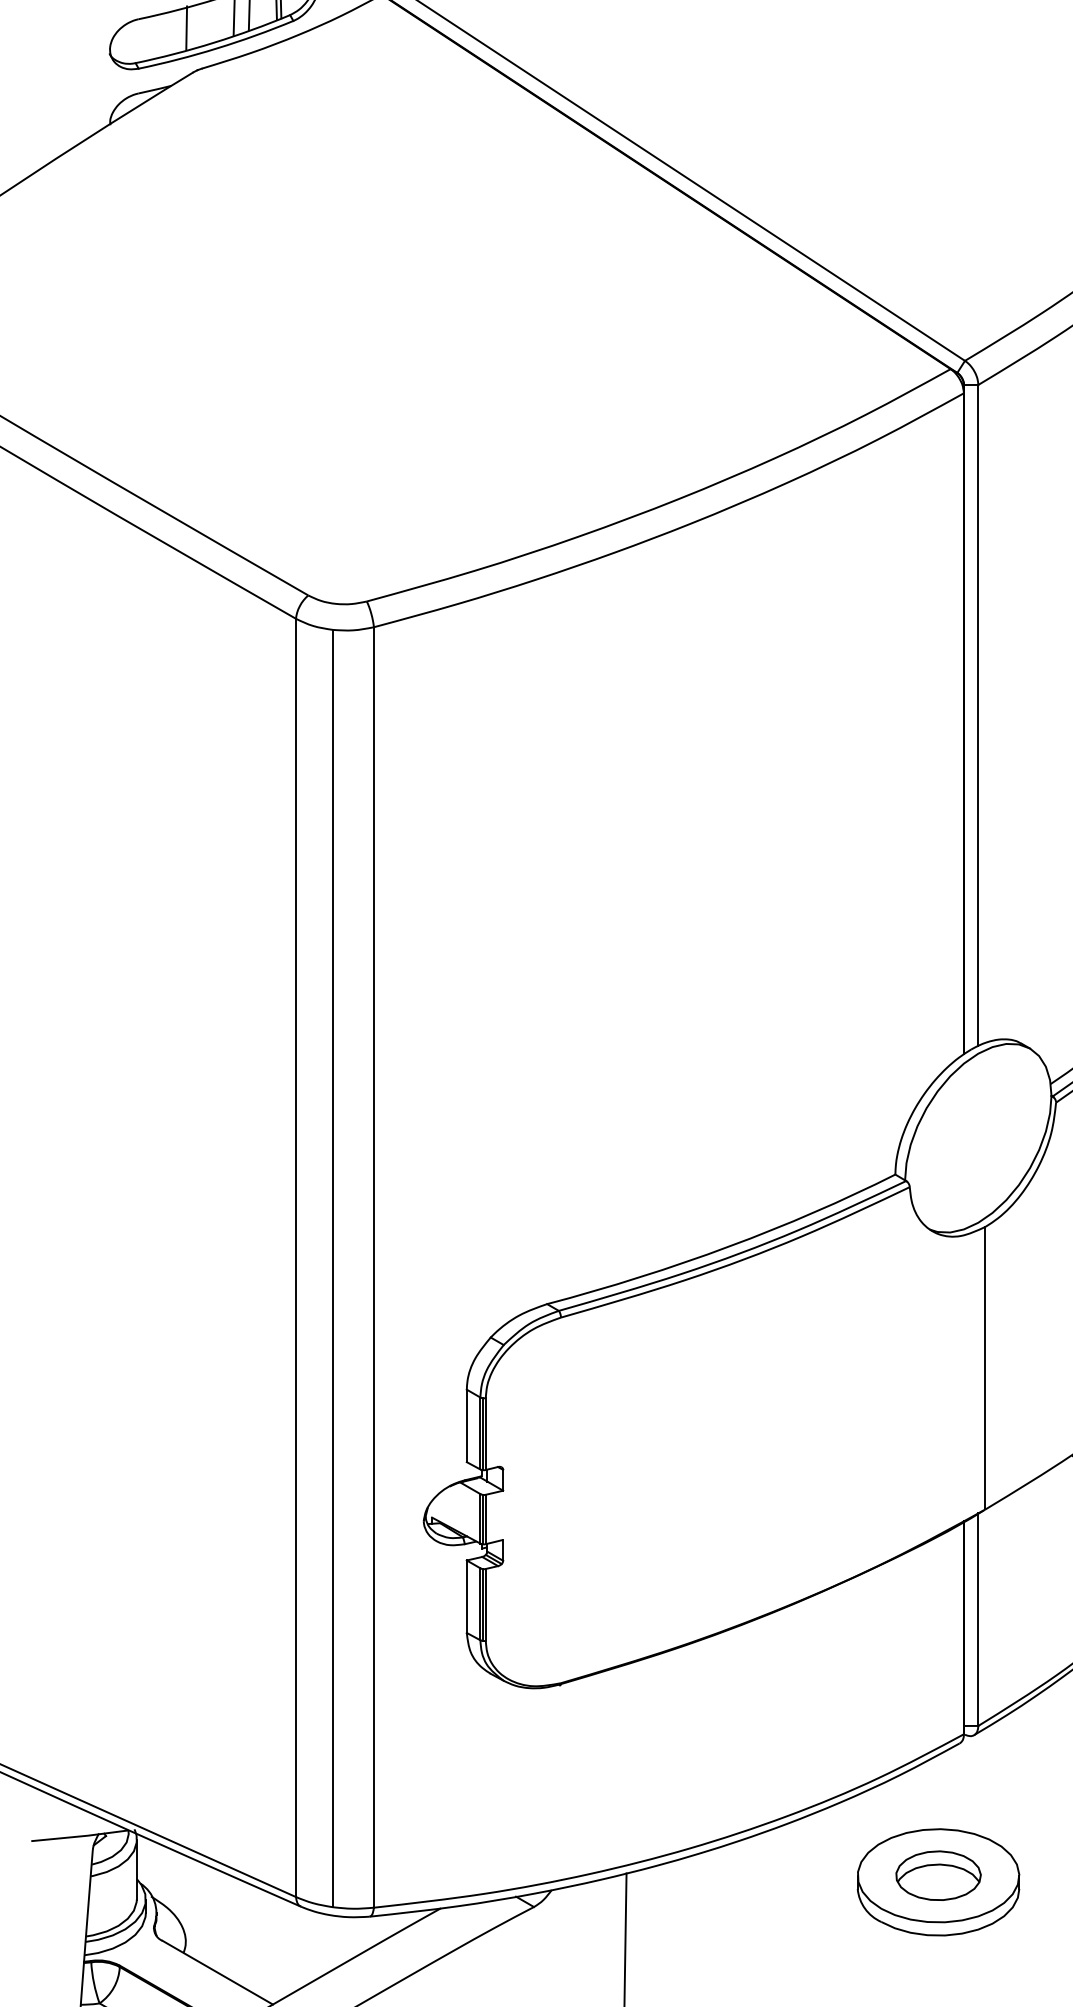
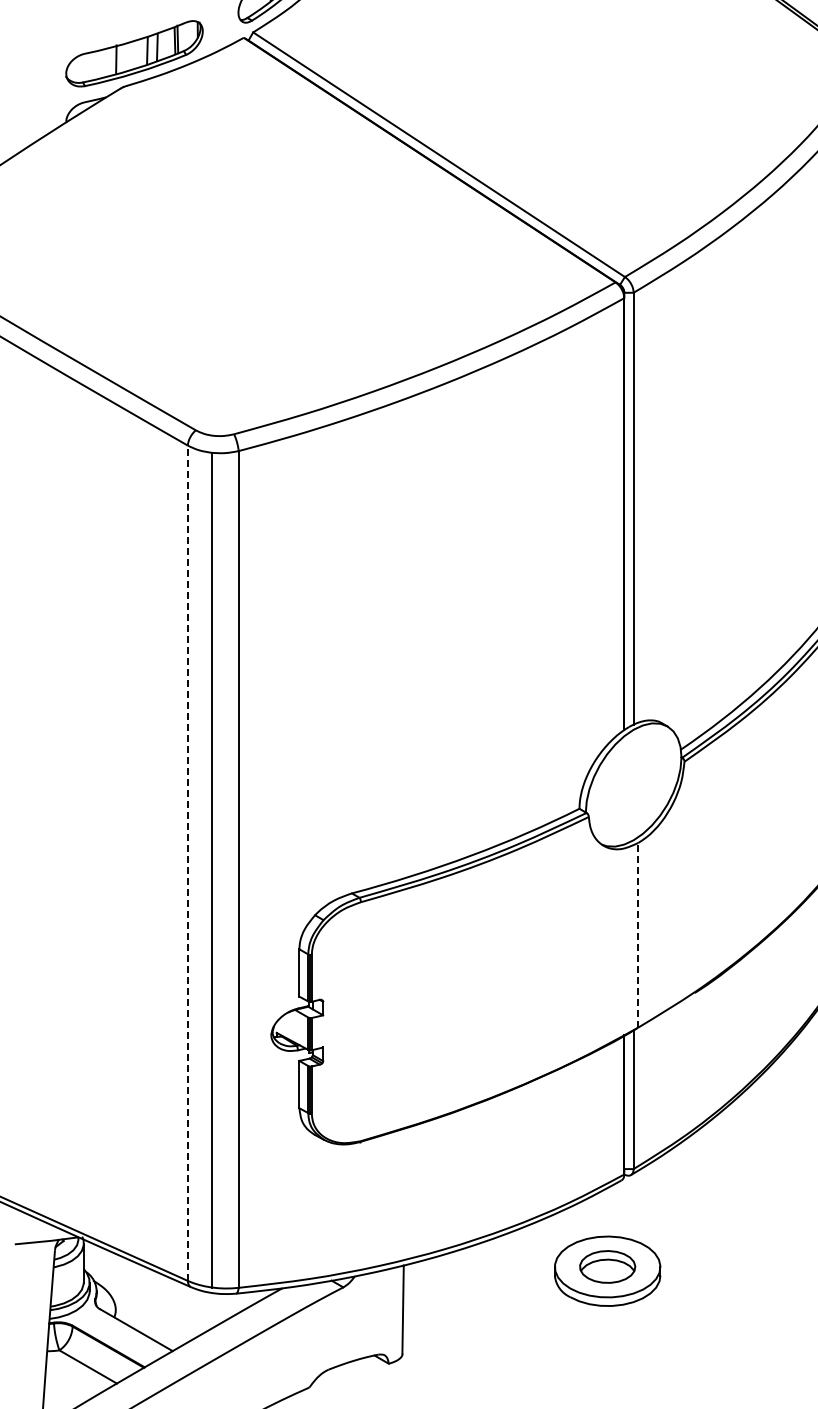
line: (295, 1258) -> (187, 863), solid -> dashed
line: (985, 1366) -> (638, 934), solid -> dashed

